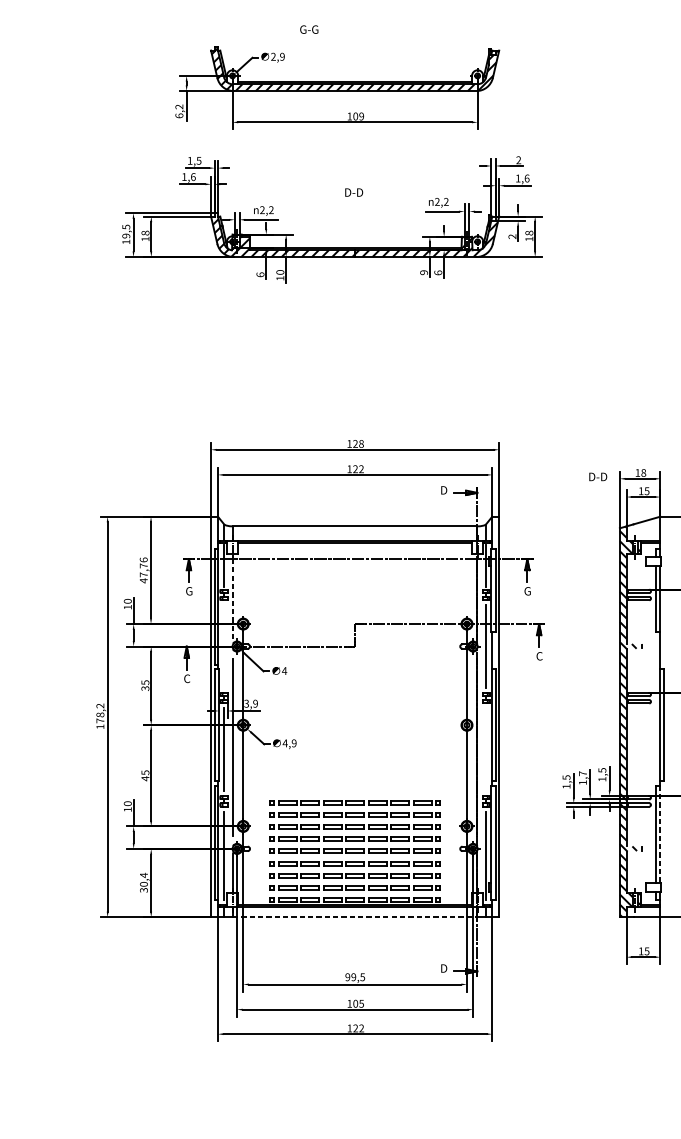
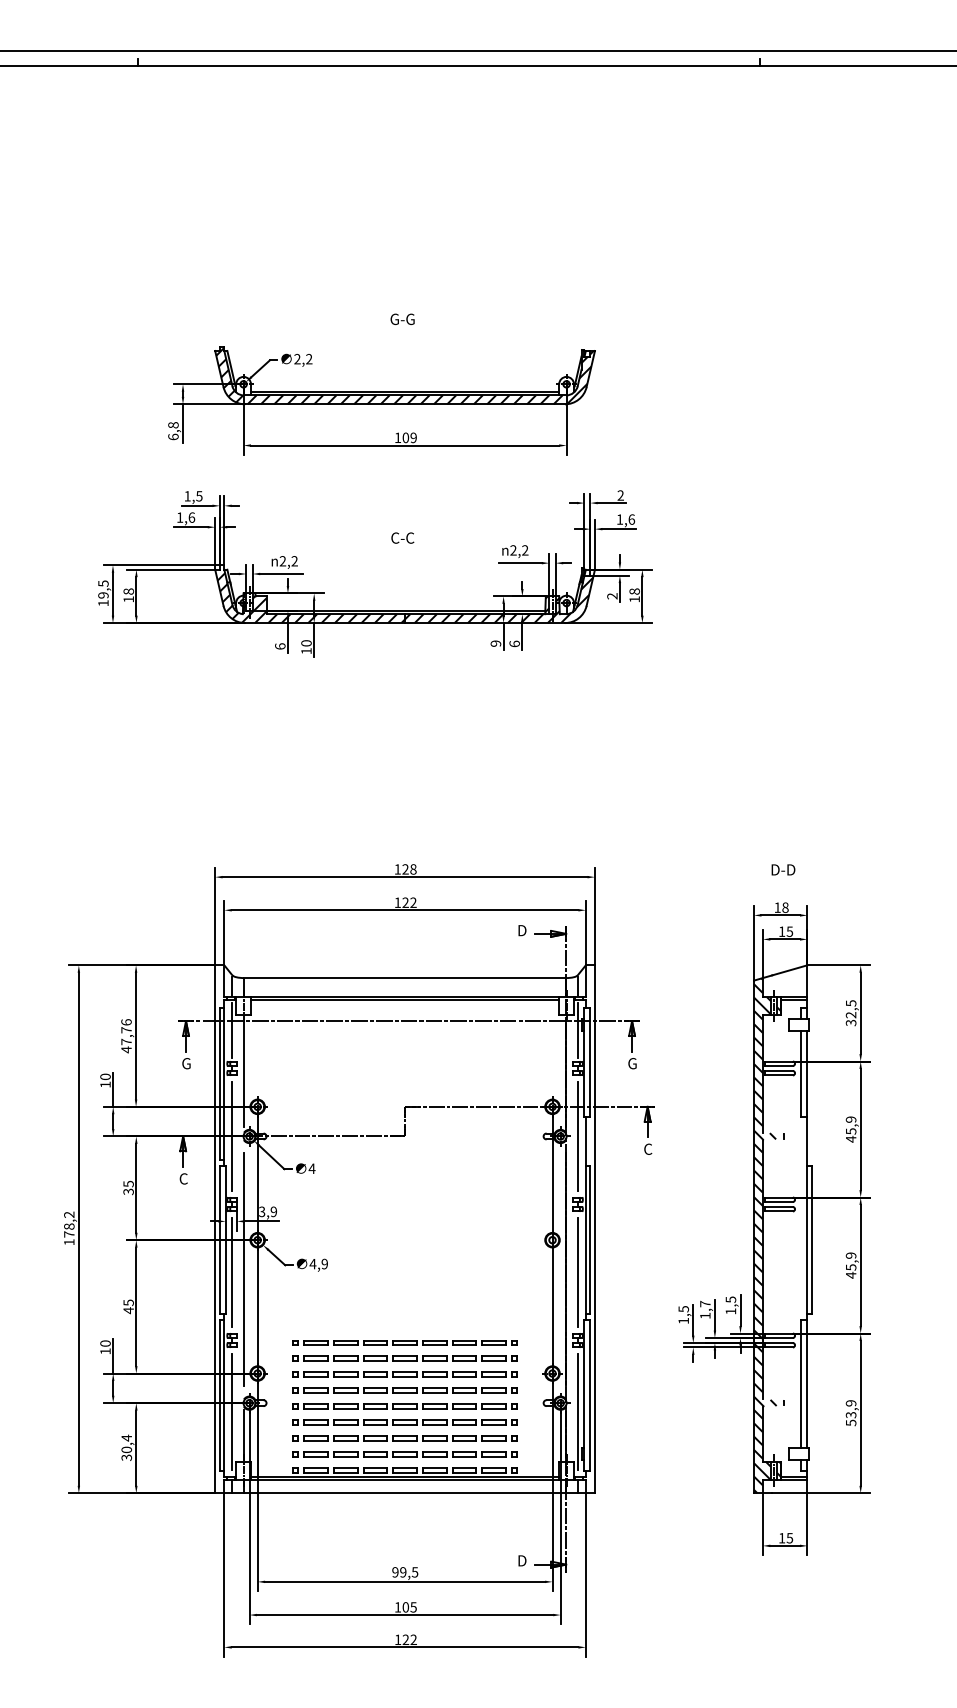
text: (309, 28) -> (402, 318), moved
text: (282, 57) -> (309, 359), 2,9 -> 2,2
text: (179, 107) -> (173, 425), 6,2 -> 6,8
text: (353, 192) -> (403, 537), D-D -> C-C
text: (598, 476) -> (783, 869), moved
line: (233, 598) -> (244, 1073), dashed -> solid
line: (224, 646) -> (232, 1136), added
line: (485, 749) -> (577, 1272), added
line: (660, 834) -> (807, 1384), dashed -> solid
line: (355, 917) -> (405, 1493), dashed -> solid

